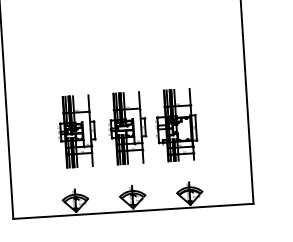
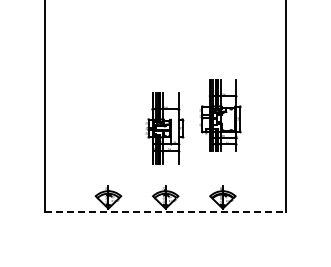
part: (176, 125) -> (220, 115), moved
part: (77, 131) -> (114, 128), removed
line: (133, 211) -> (165, 211), solid -> dashed

